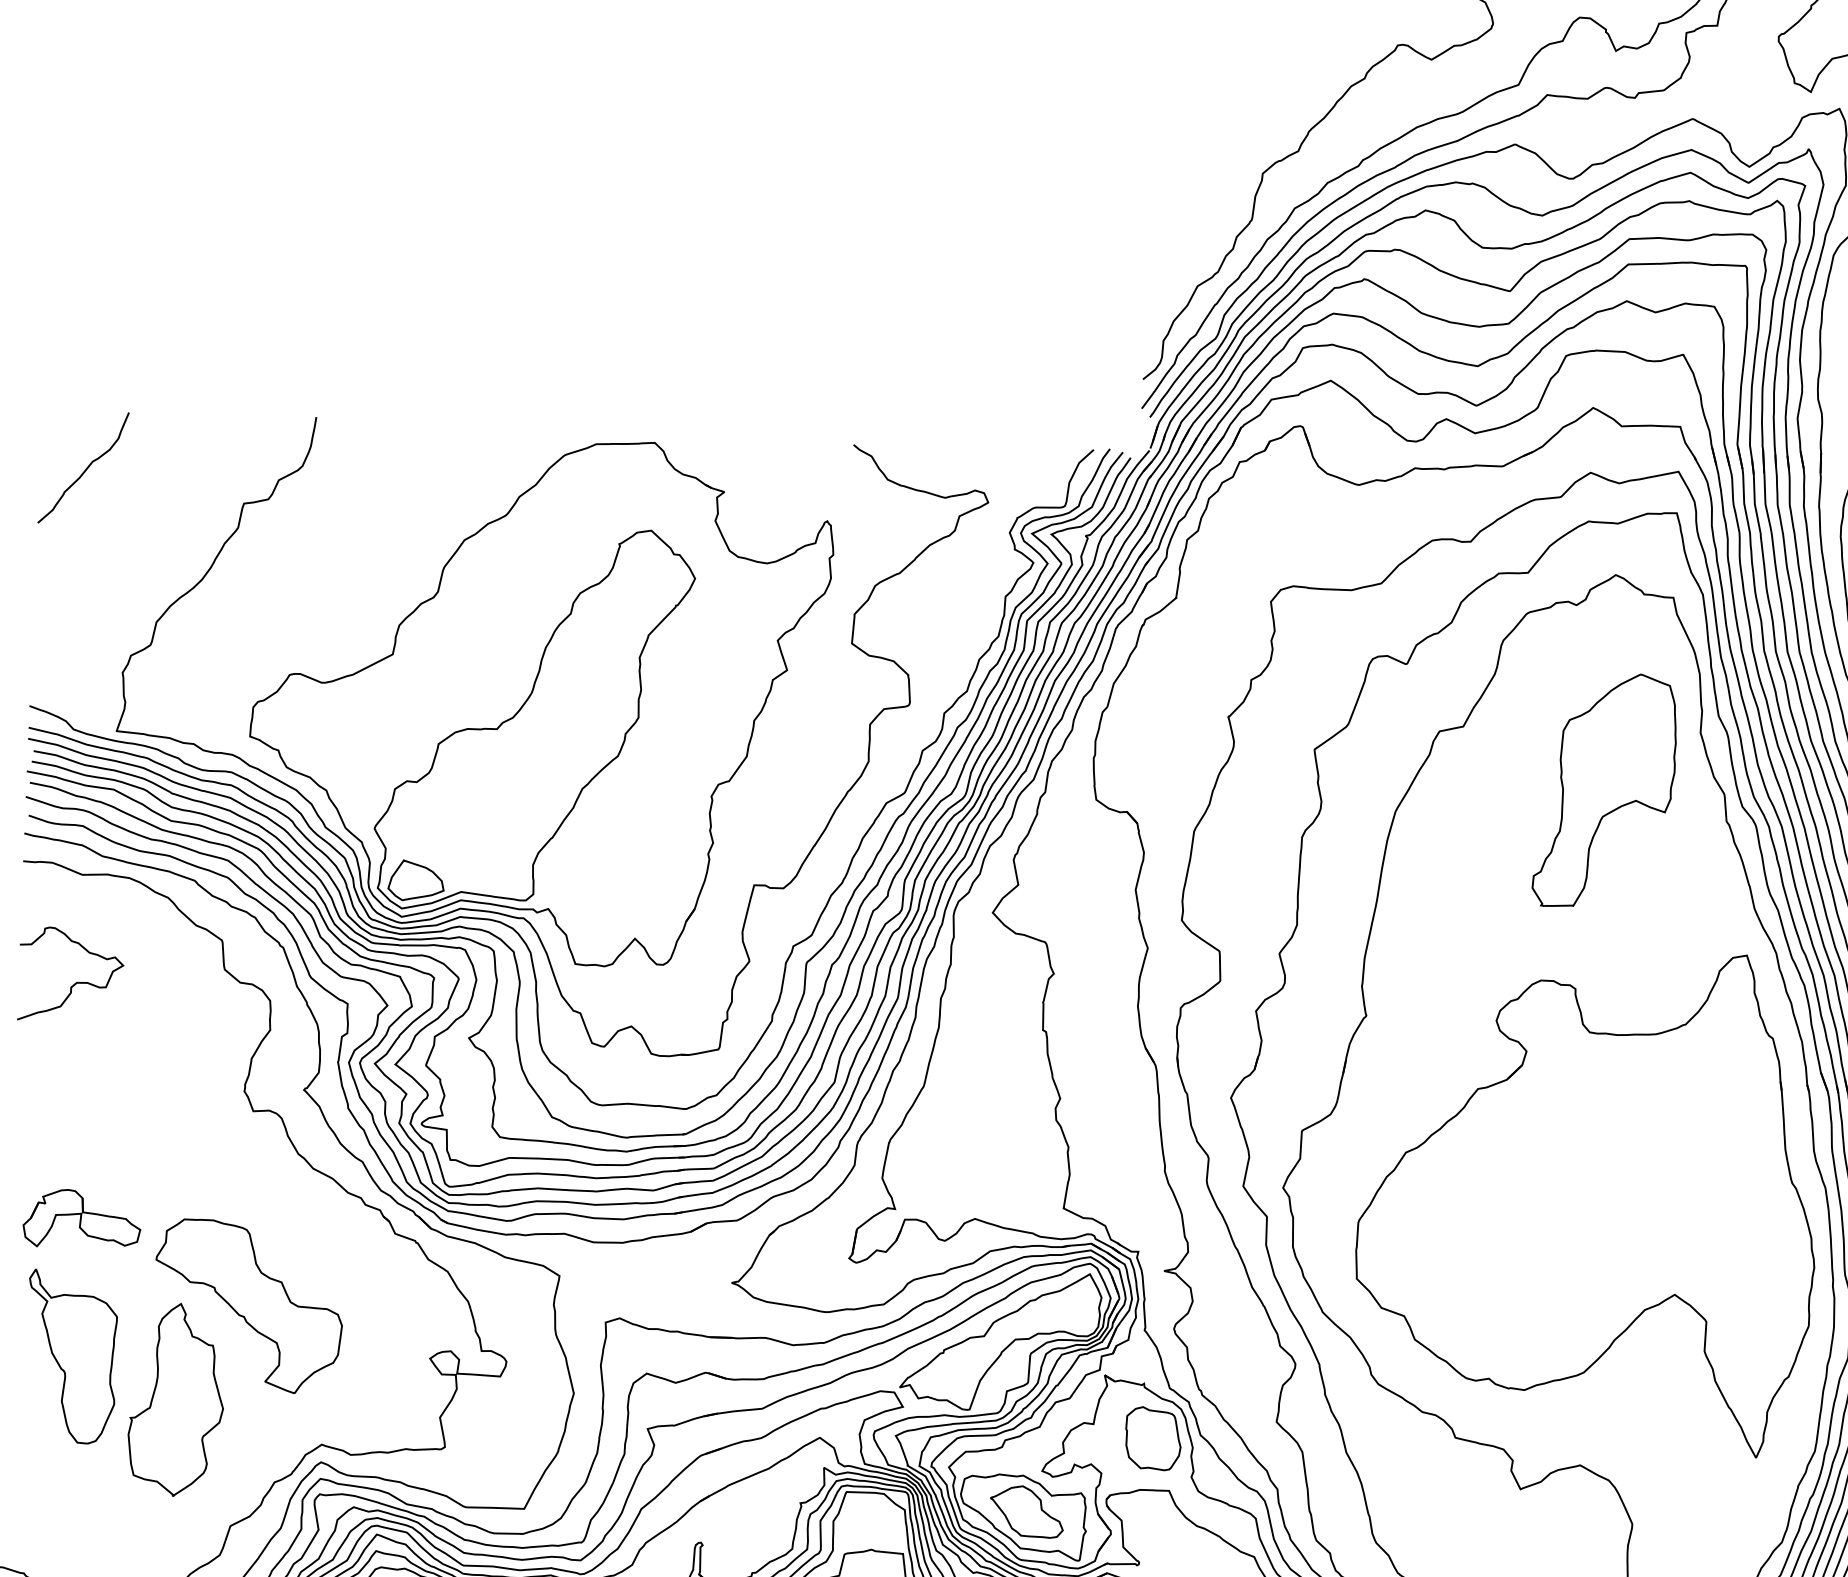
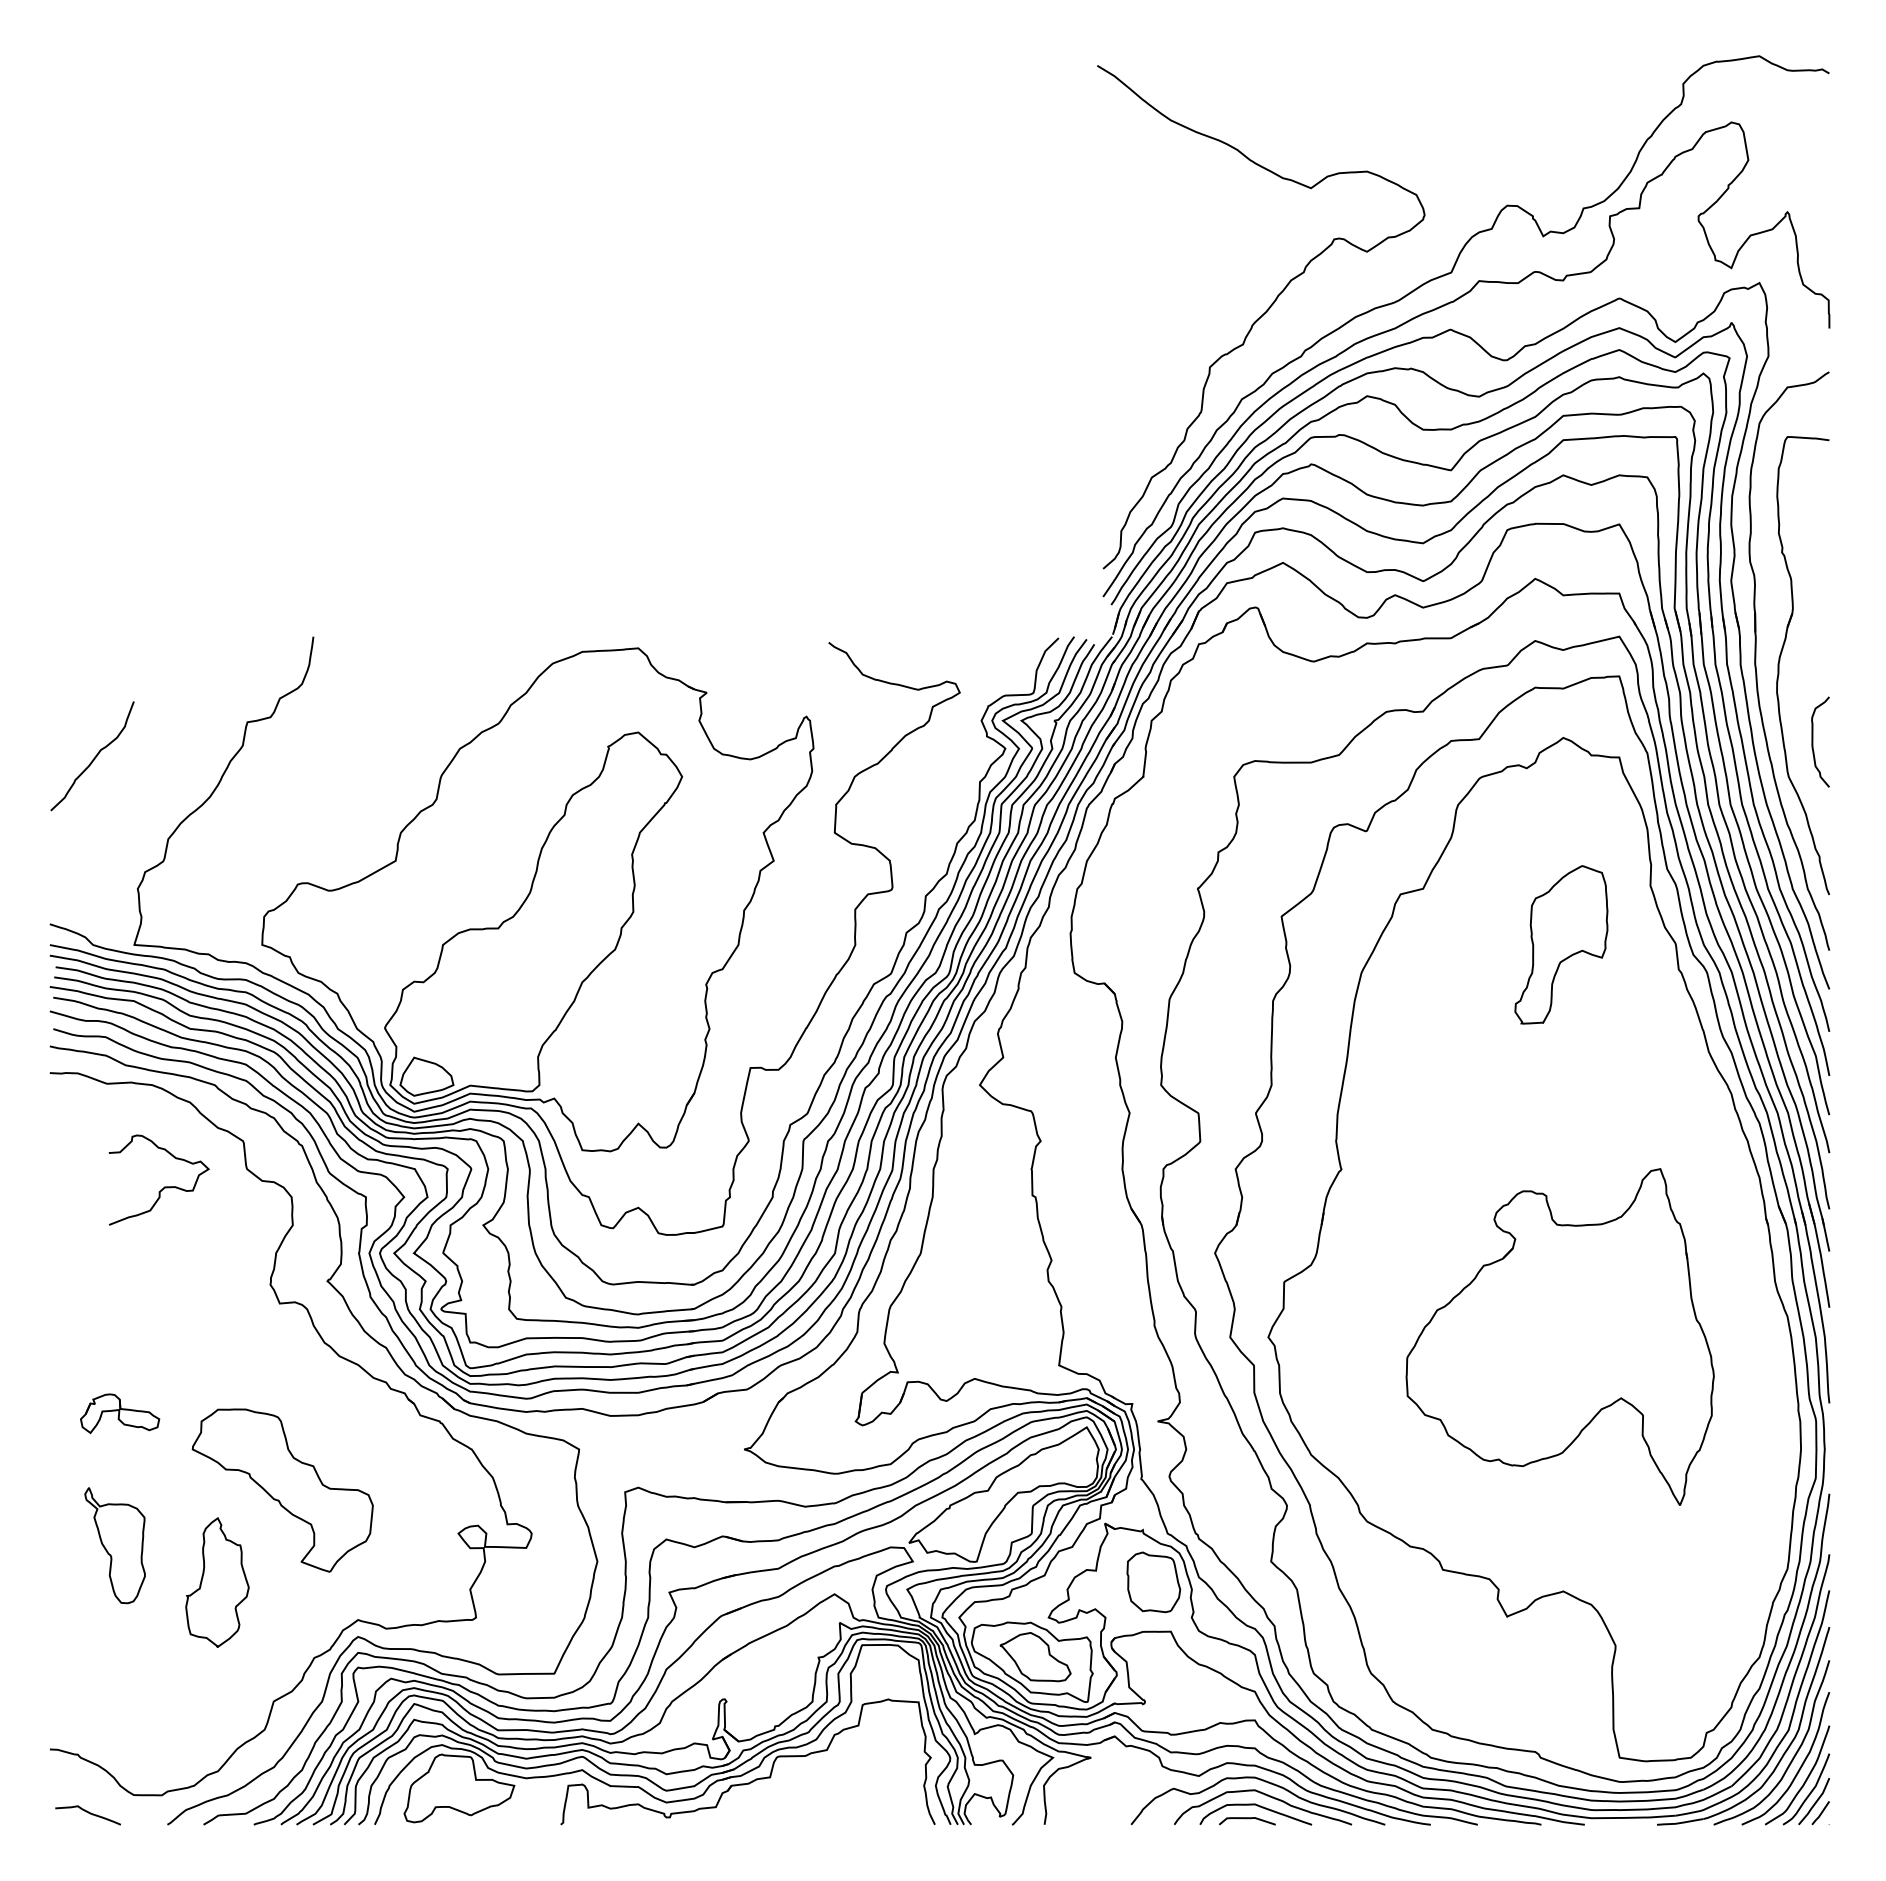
curve: (85, 468) -> (94, 756), moved
part: (1605, 790) -> (1561, 944), size x0.7
curve: (76, 981) -> (164, 1186), moved
part: (1586, 1199) -> (1559, 1336), size x0.7
part: (81, 1219) -> (119, 1413), size x0.7
part: (70, 1356) -> (114, 1545), size x0.7
part: (176, 1399) -> (217, 1582), size x0.7

